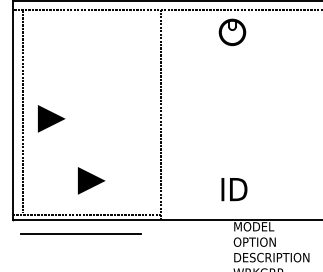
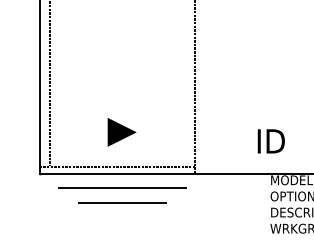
line: (51, 118) -> (80, 67), removed
line: (80, 233) -> (121, 187), moved
line: (91, 248) -> (121, 203), added

